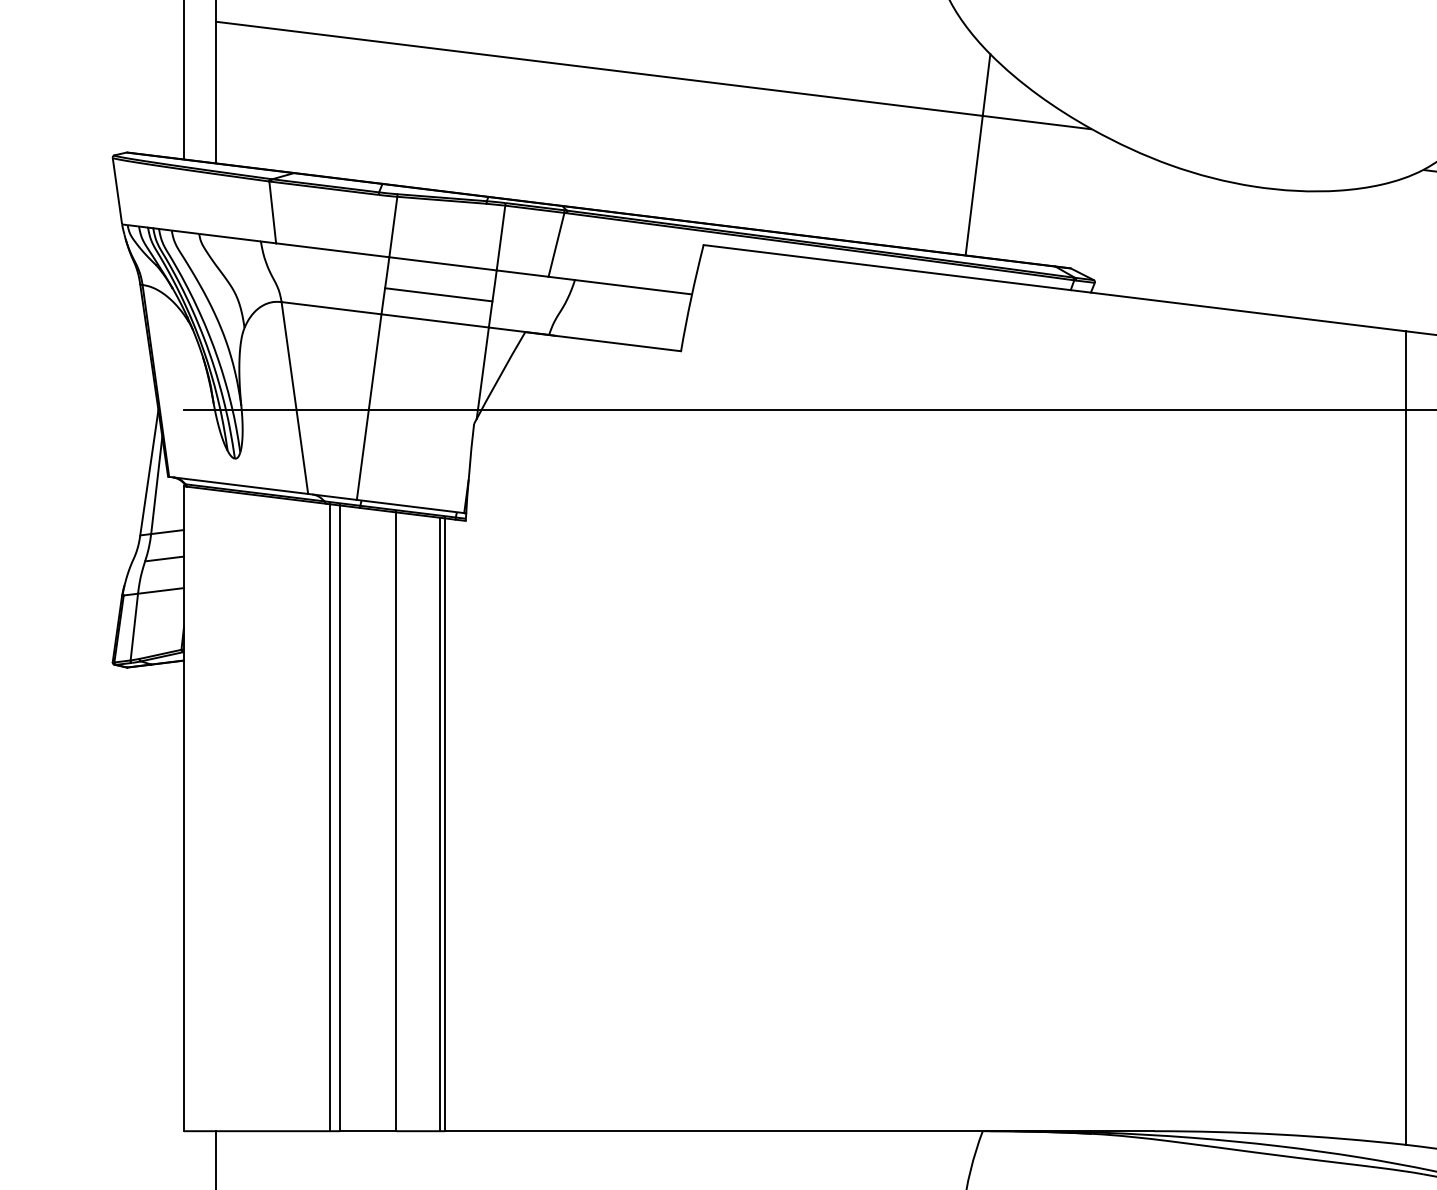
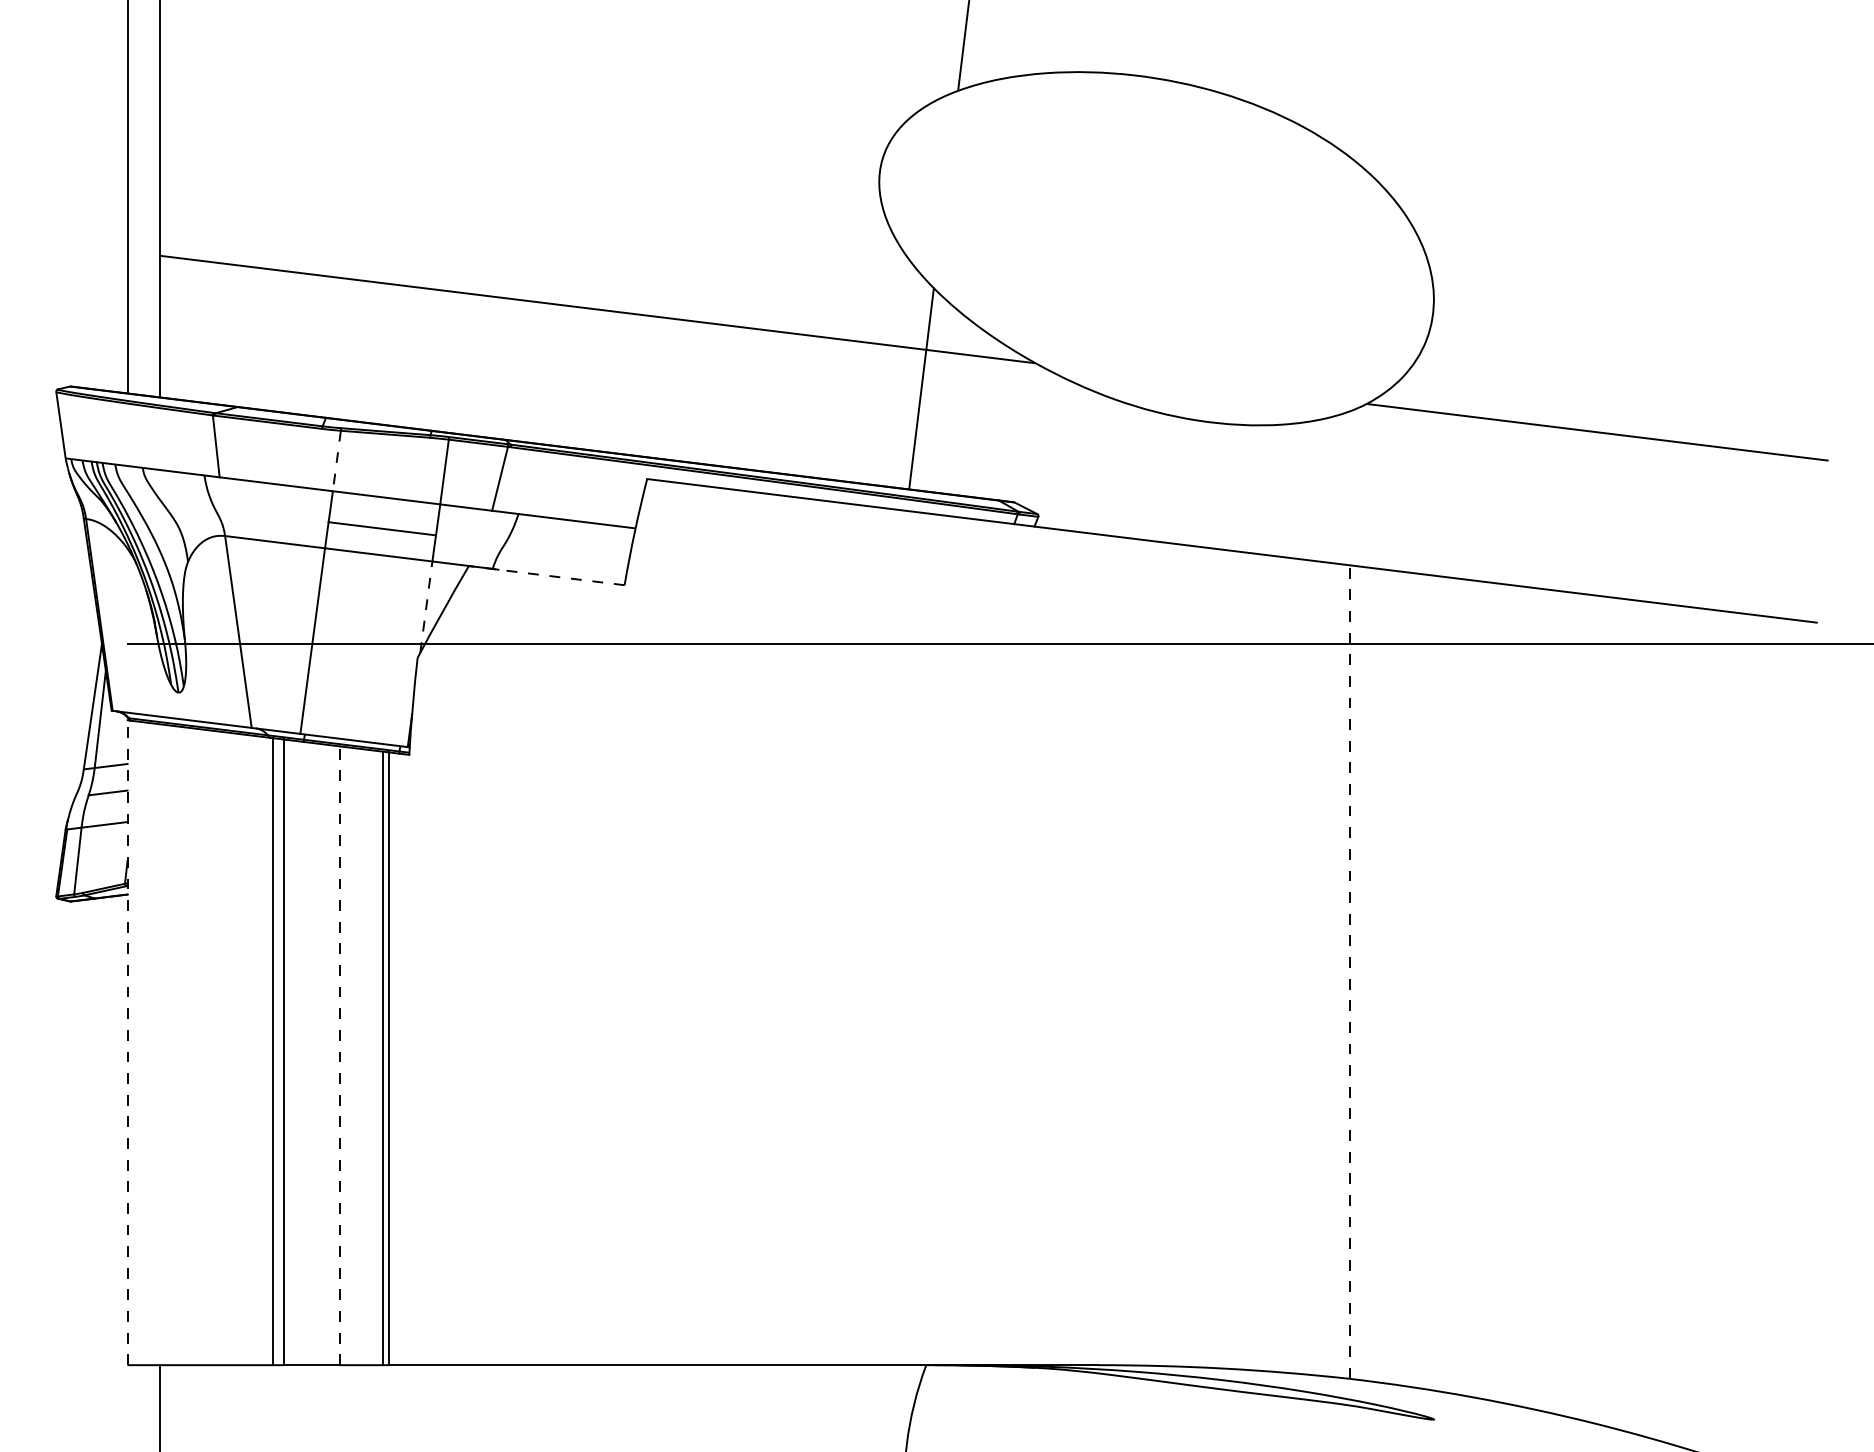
line: (392, 227) -> (336, 461), solid -> dashed
line: (602, 341) -> (546, 575), solid -> dashed
line: (482, 372) -> (426, 606), solid -> dashed
line: (1405, 738) -> (1349, 972), solid -> dashed
line: (183, 808) -> (127, 1042), solid -> dashed
line: (395, 821) -> (339, 1055), solid -> dashed

